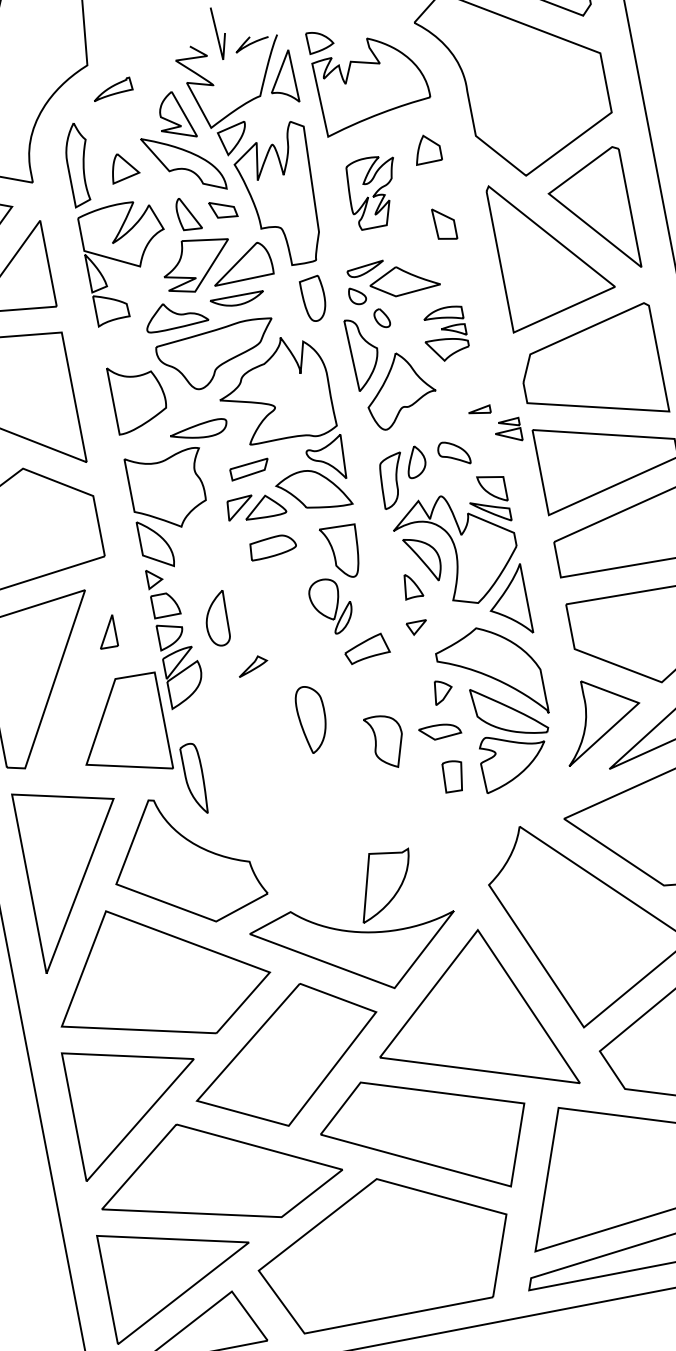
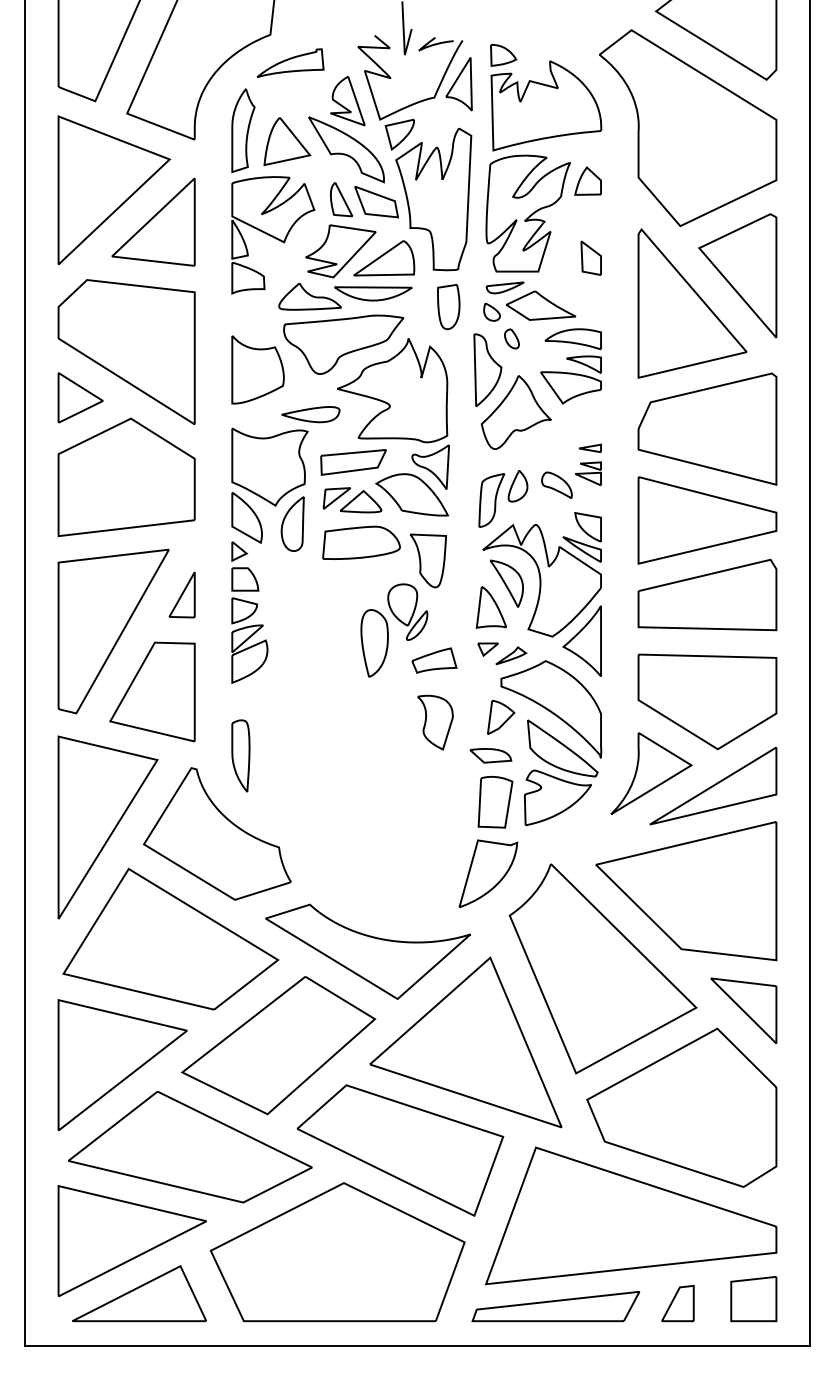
part: (112, 88) -> (290, 62), size x1.67
part: (124, 166) -> (287, 141), size x1.67
part: (373, 192) -> (527, 213), size x1.67
part: (223, 209) -> (376, 201), size x1.67
part: (237, 299) -> (373, 293), size x1.43
part: (444, 334) -> (570, 366), size x1.43
part: (508, 431) -> (588, 473), moved
part: (249, 469) -> (353, 462), size x1.67
part: (272, 546) -> (361, 542), size x1.67
part: (411, 586) -> (490, 607), size x1.67
part: (216, 618) -> (292, 523), moved
part: (105, 631) -> (181, 594), size x1.43
part: (252, 665) -> (511, 655), moved
part: (443, 691) -> (501, 716), size x1.43
part: (312, 719) -> (374, 643), moved
part: (122, 727) -> (152, 691), moved
part: (385, 741) -> (435, 722), moved
part: (453, 775) -> (495, 801), size x1.67
part: (385, 884) -> (488, 873), moved

